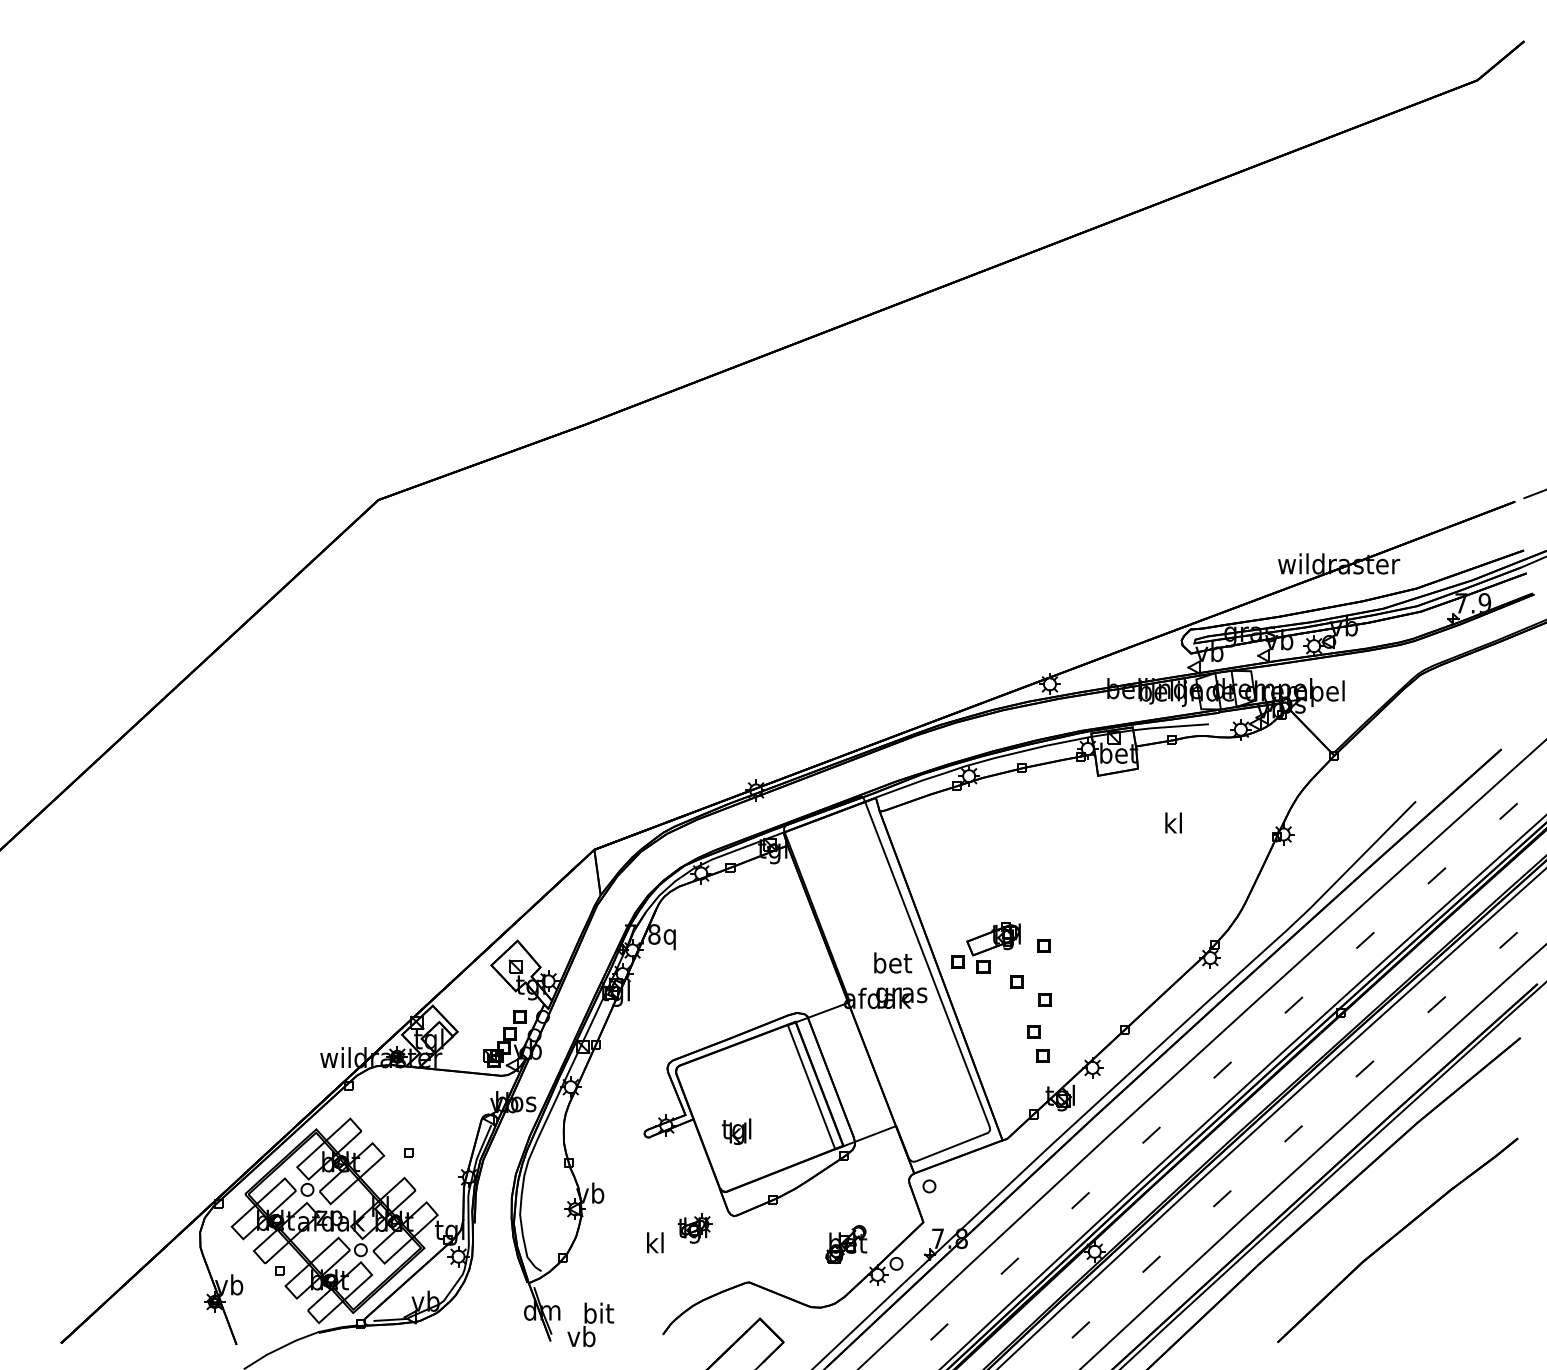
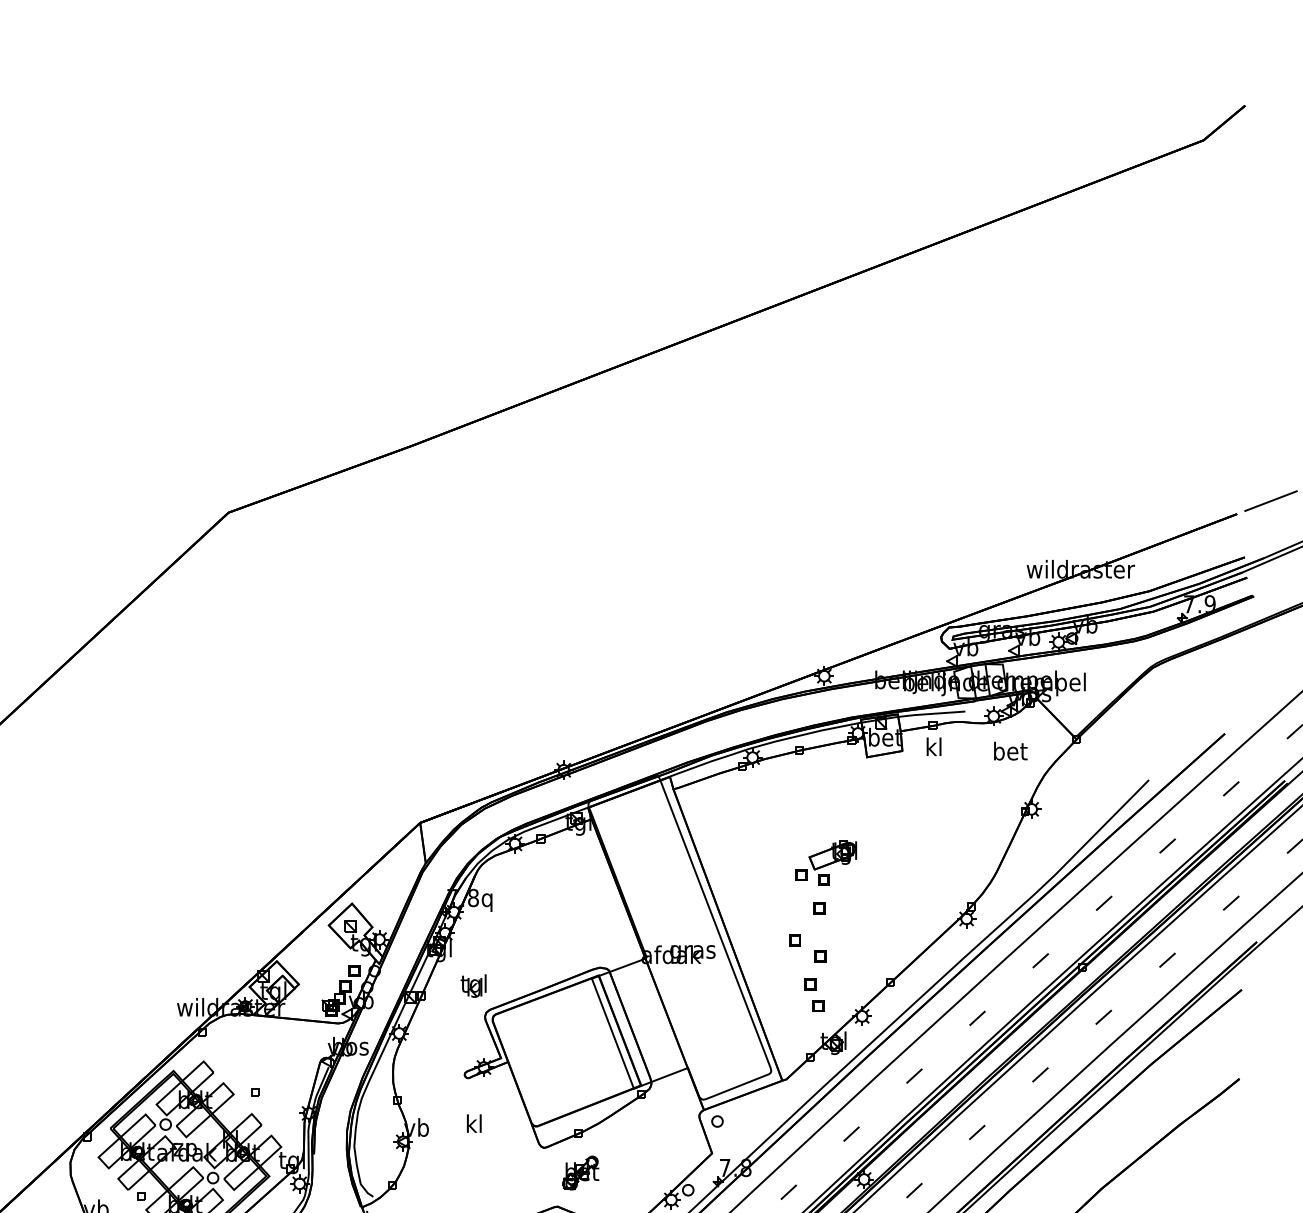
text: (1173, 822) -> (933, 746), moved
part: (985, 947) -> (825, 862), moved
text: (893, 962) -> (1011, 750), moved
text: (736, 1131) -> (473, 985), moved
part: (694, 1228) -> (509, 1158), removed
text: (655, 1242) -> (474, 1123), moved
part: (846, 1244) -> (580, 1173), moved

